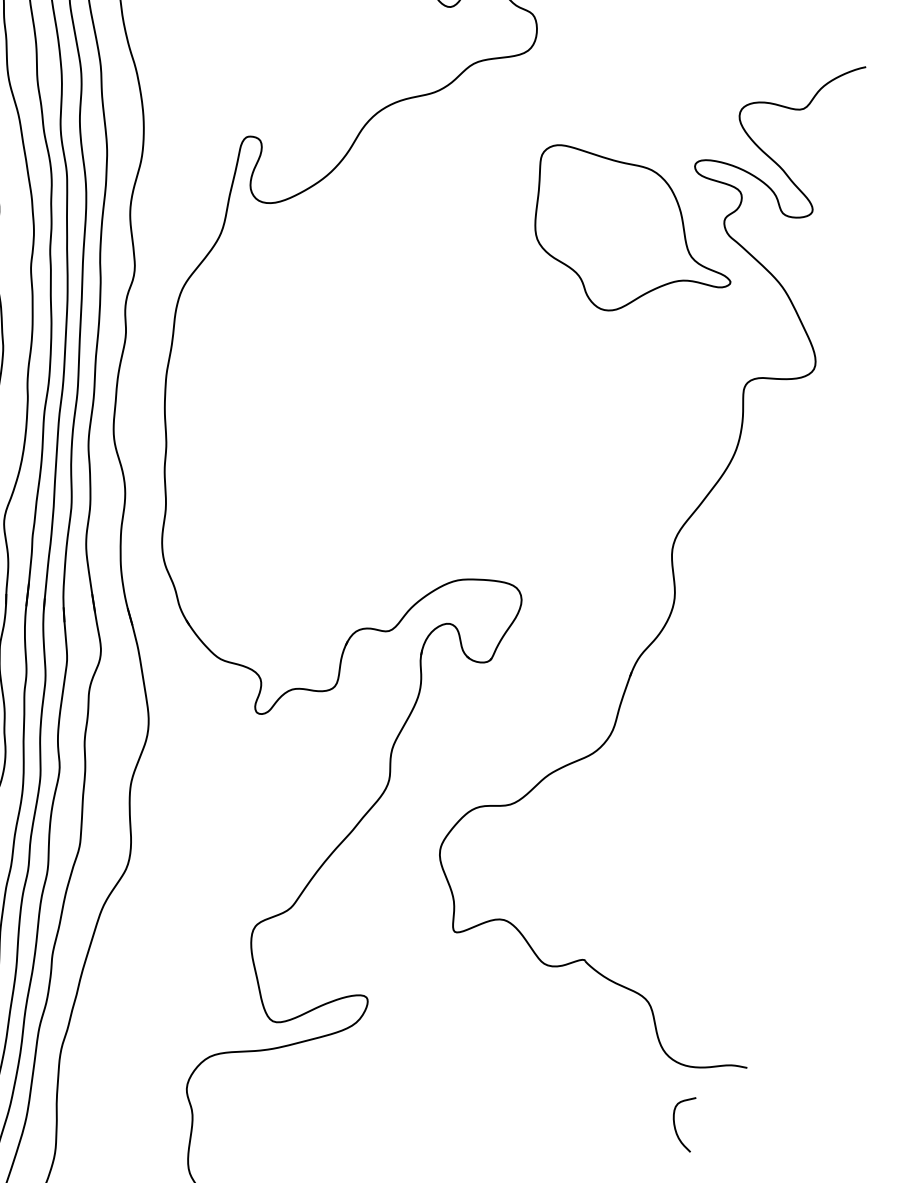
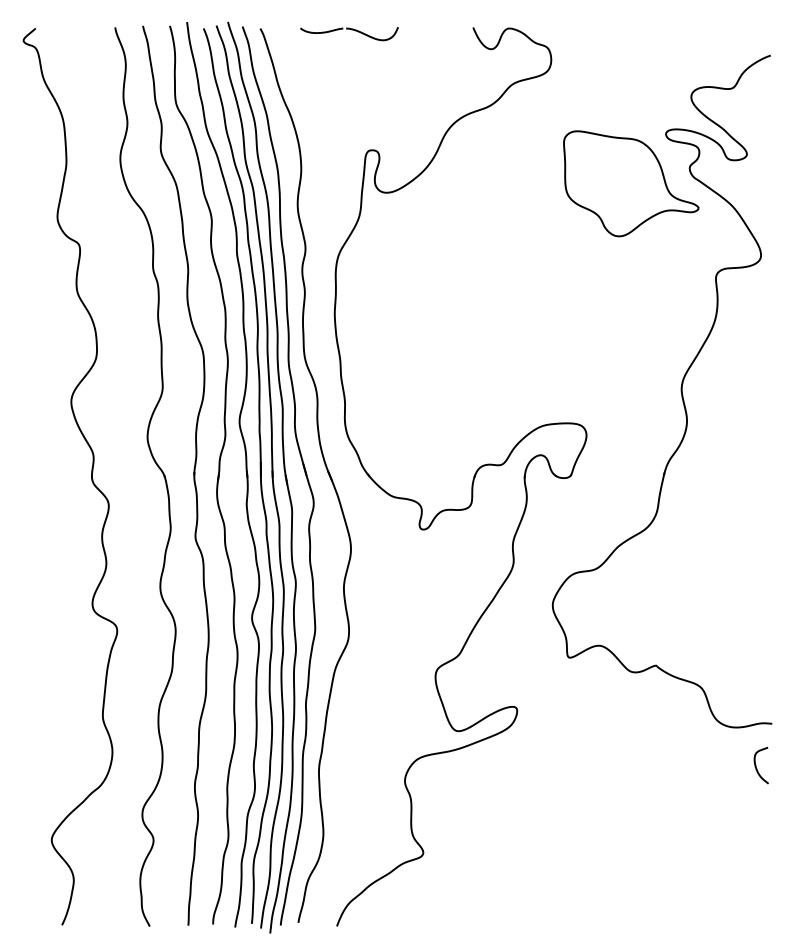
curve: (675, 1122) -> (756, 765), moved

